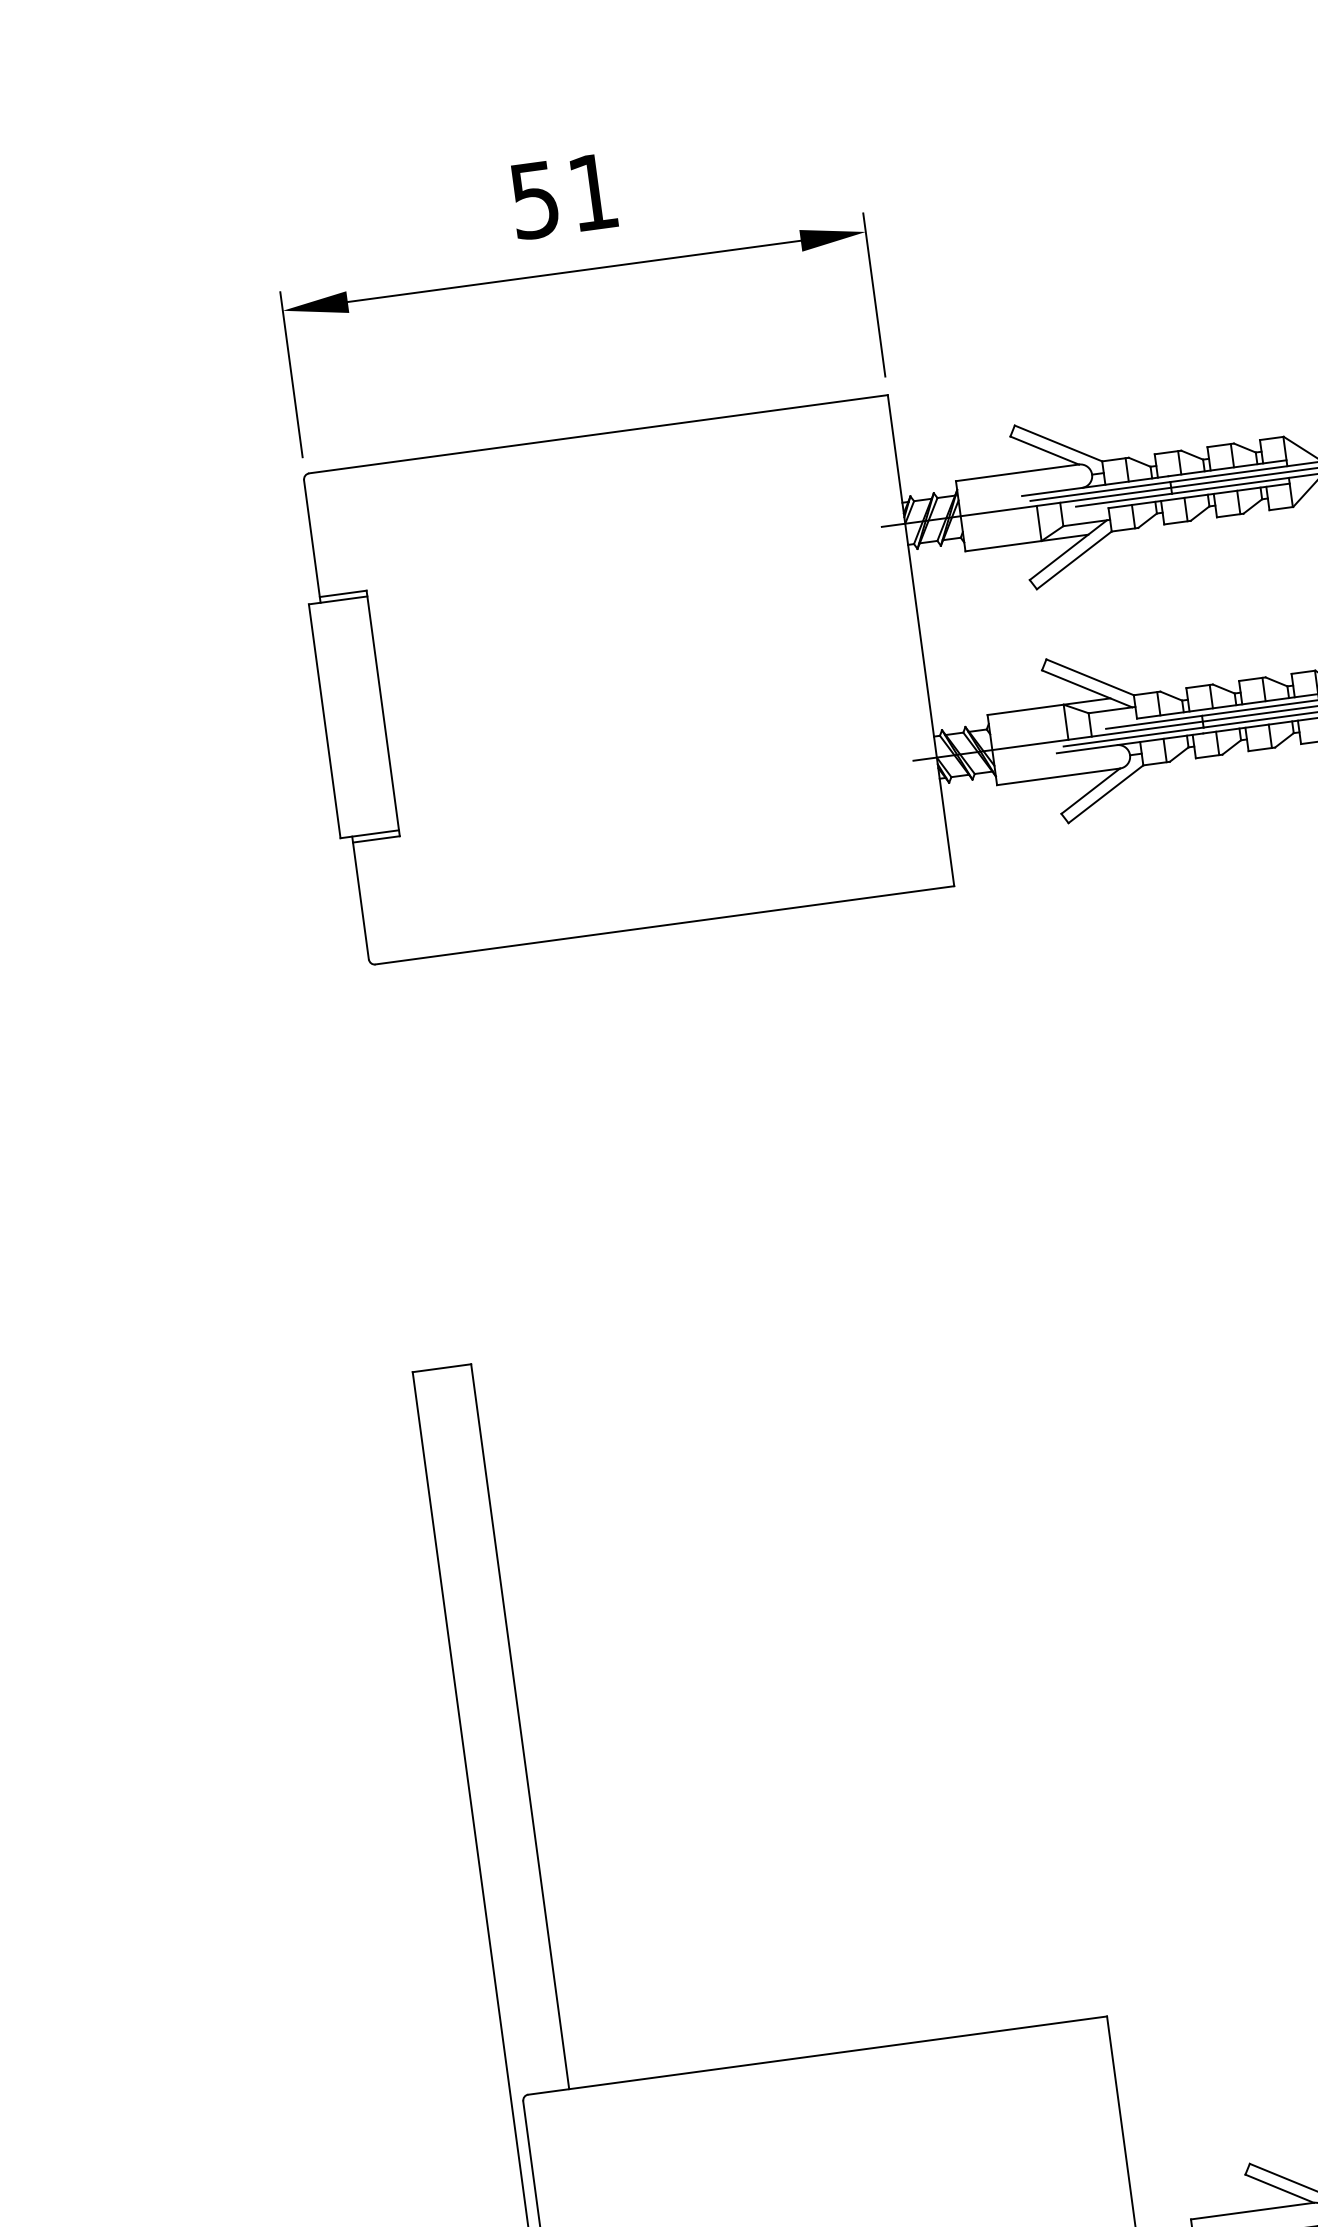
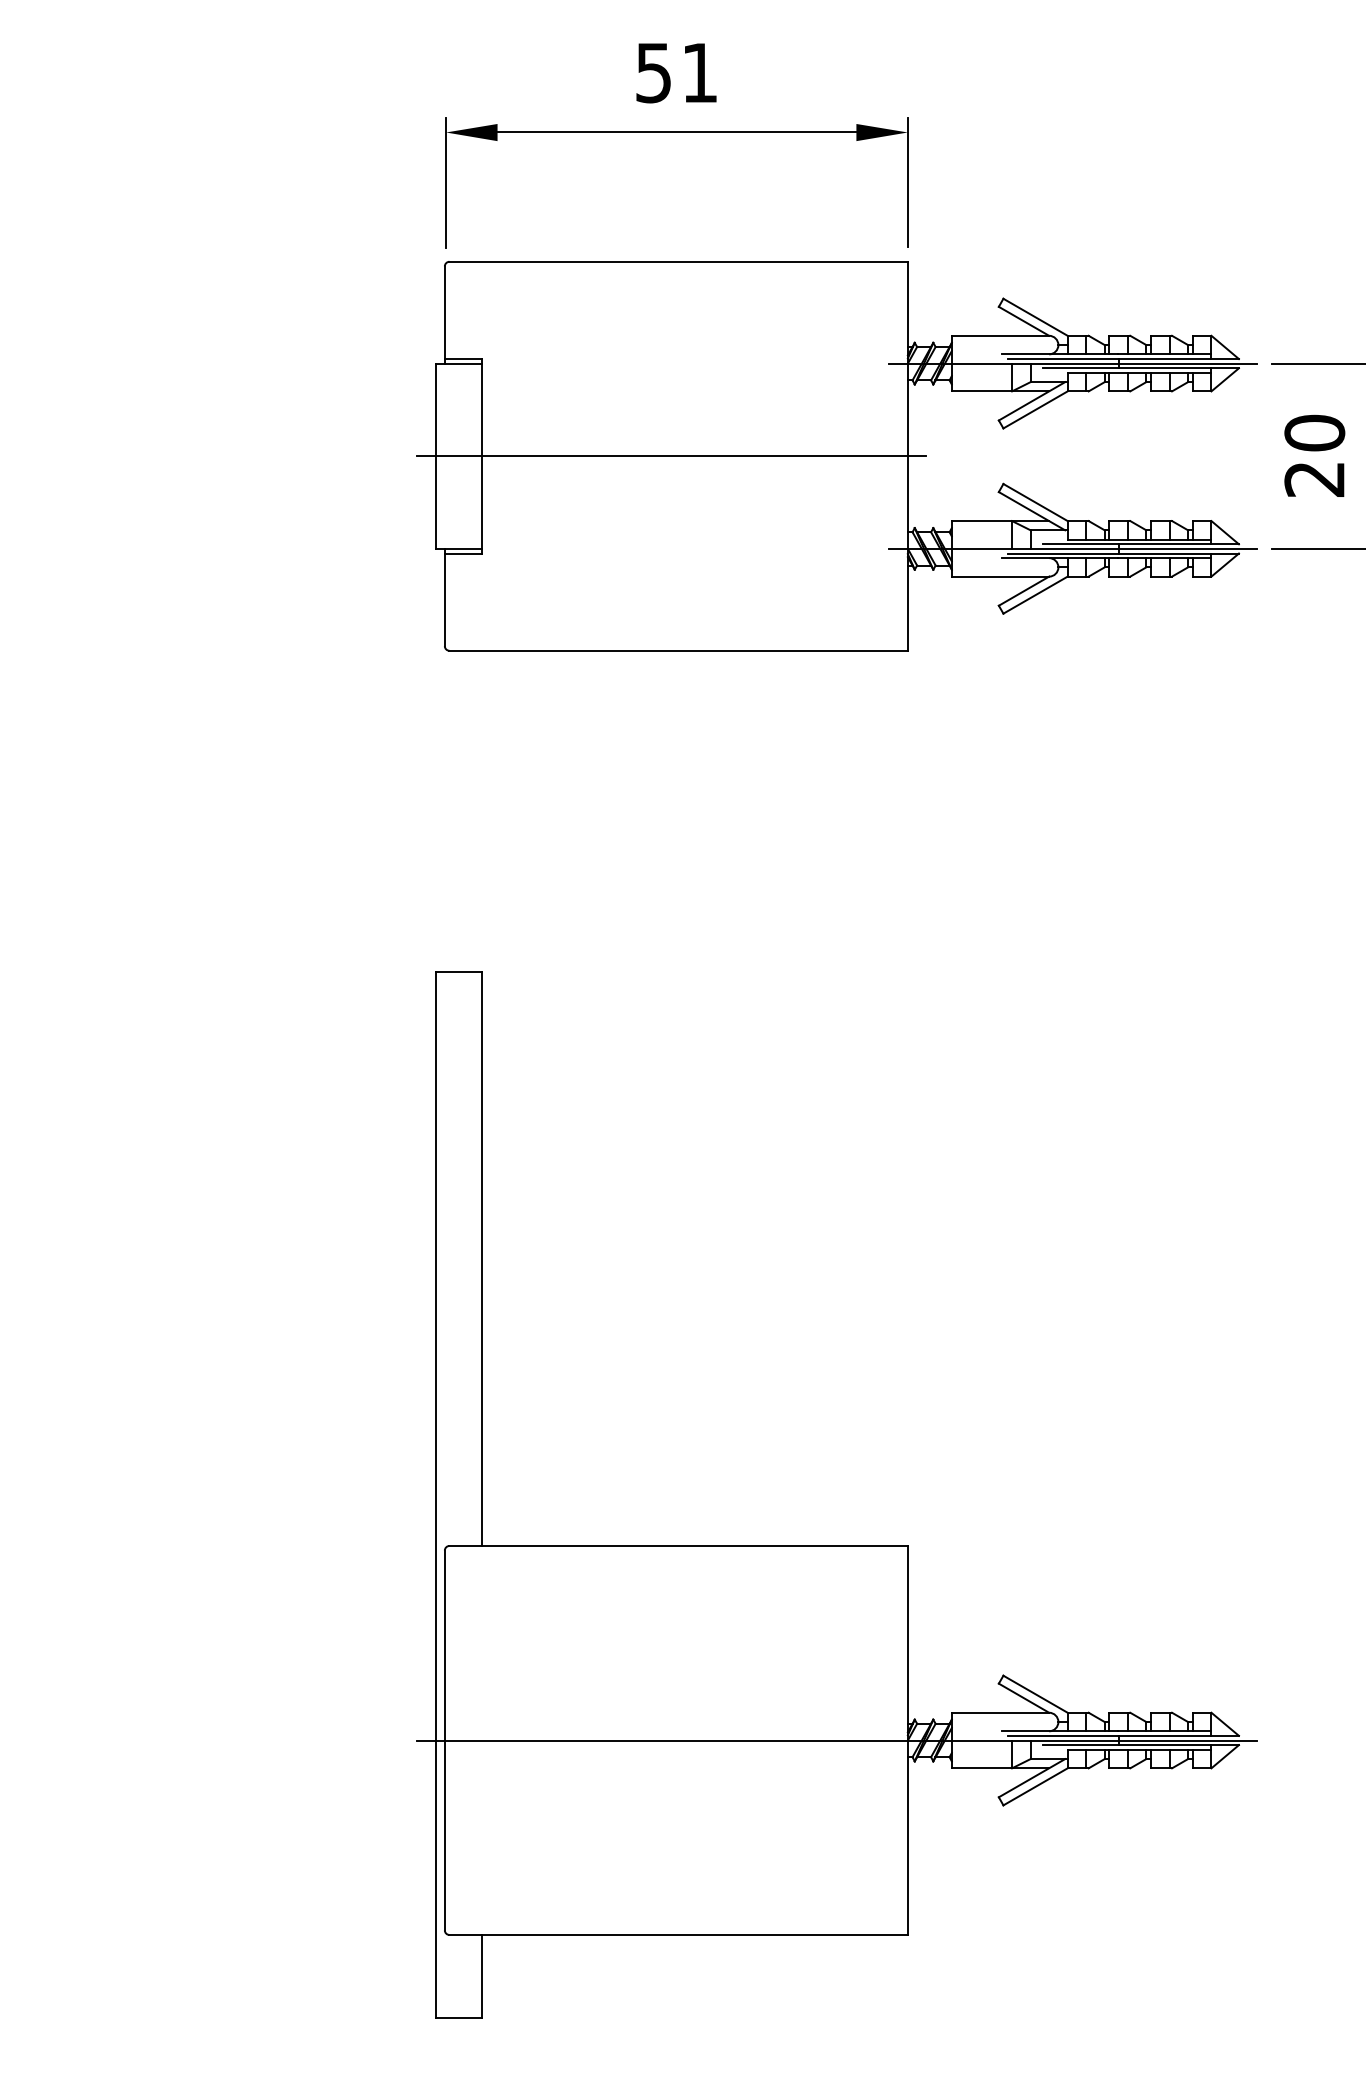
line: (622, 681) -> (671, 456), added

